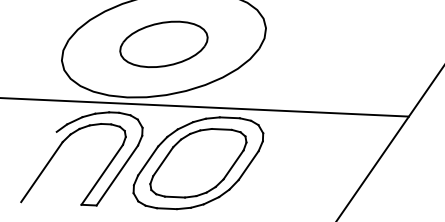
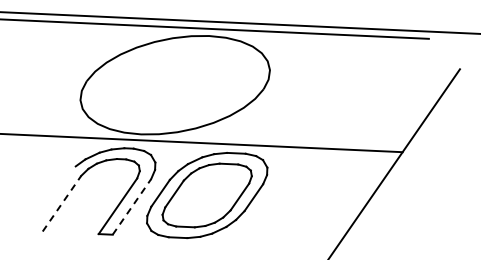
part: (163, 44) -> (174, 85), removed
line: (41, 171) -> (61, 203), solid -> dashed
line: (116, 175) -> (131, 206), solid -> dashed

